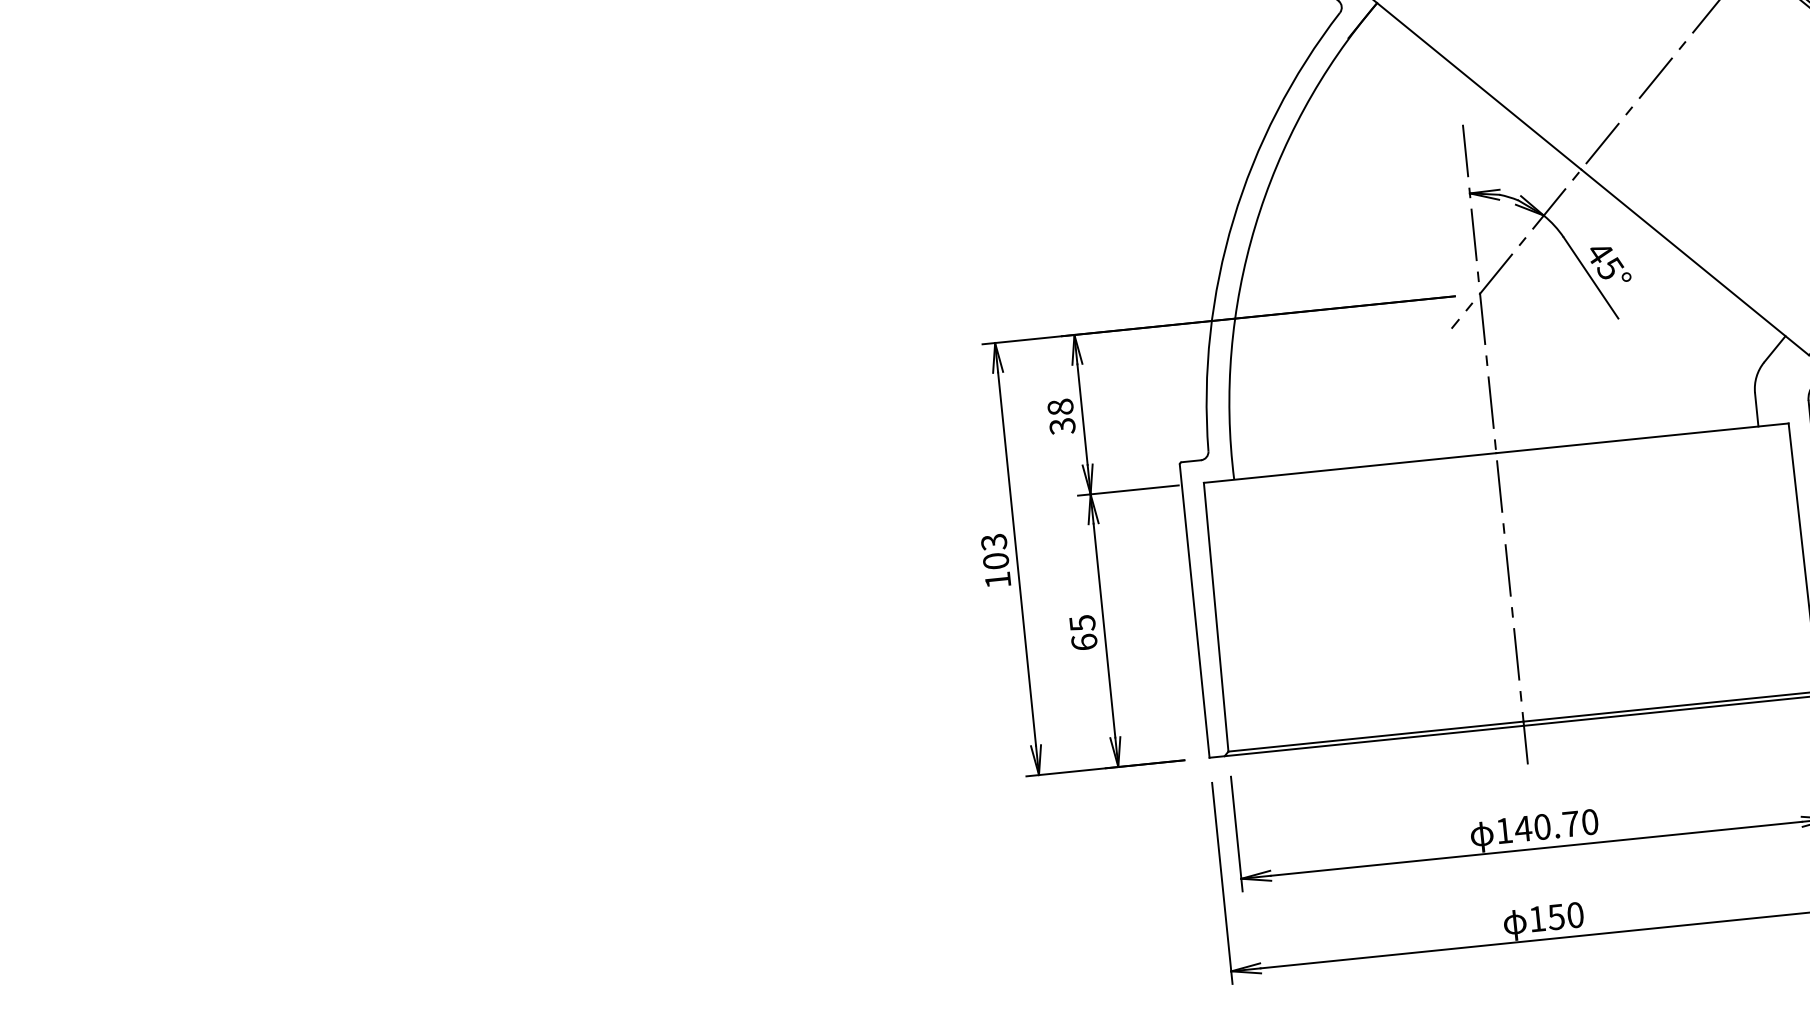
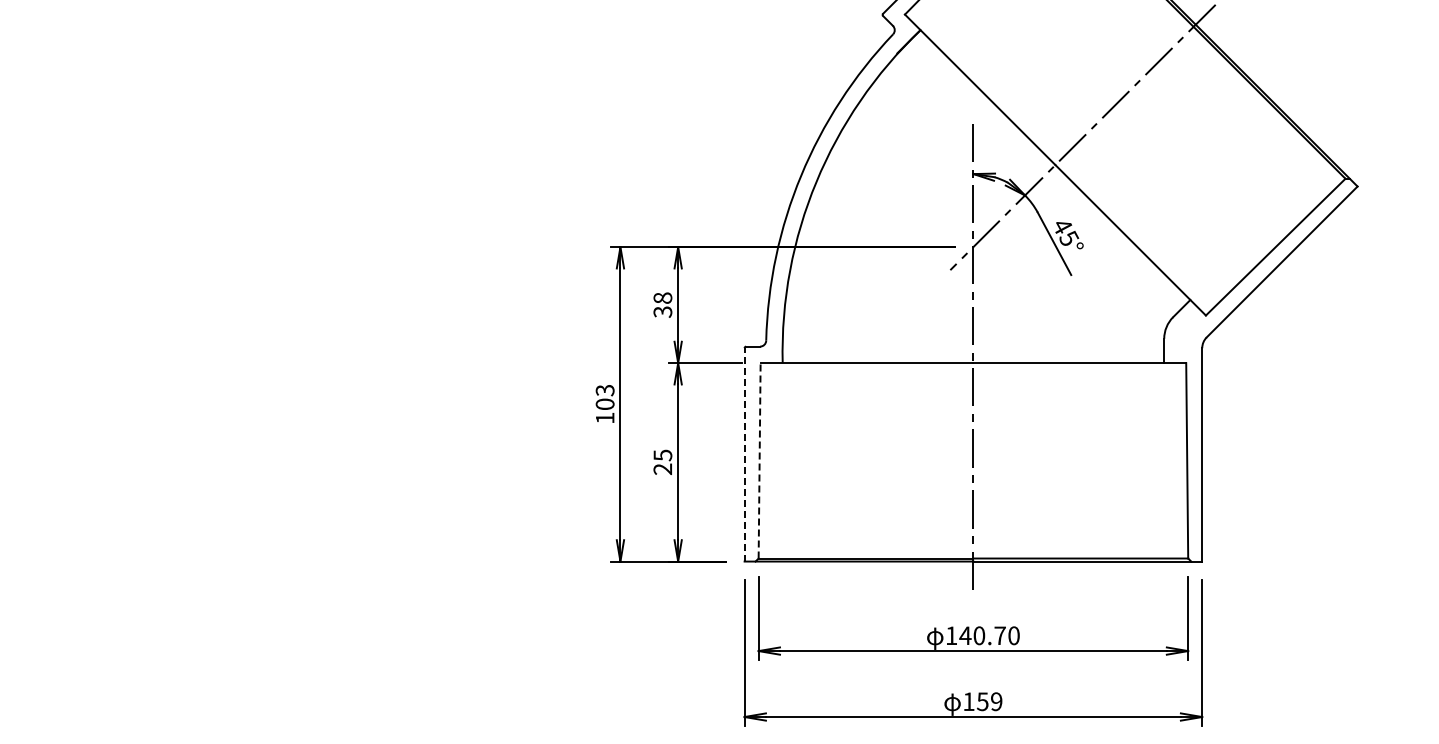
line: (1194, 610) -> (744, 454), solid -> dashed
line: (1215, 616) -> (759, 460), solid -> dashed
text: (1083, 642) -> (662, 469), 65 -> 25
text: (1575, 914) -> (996, 701), 150 -> 159

